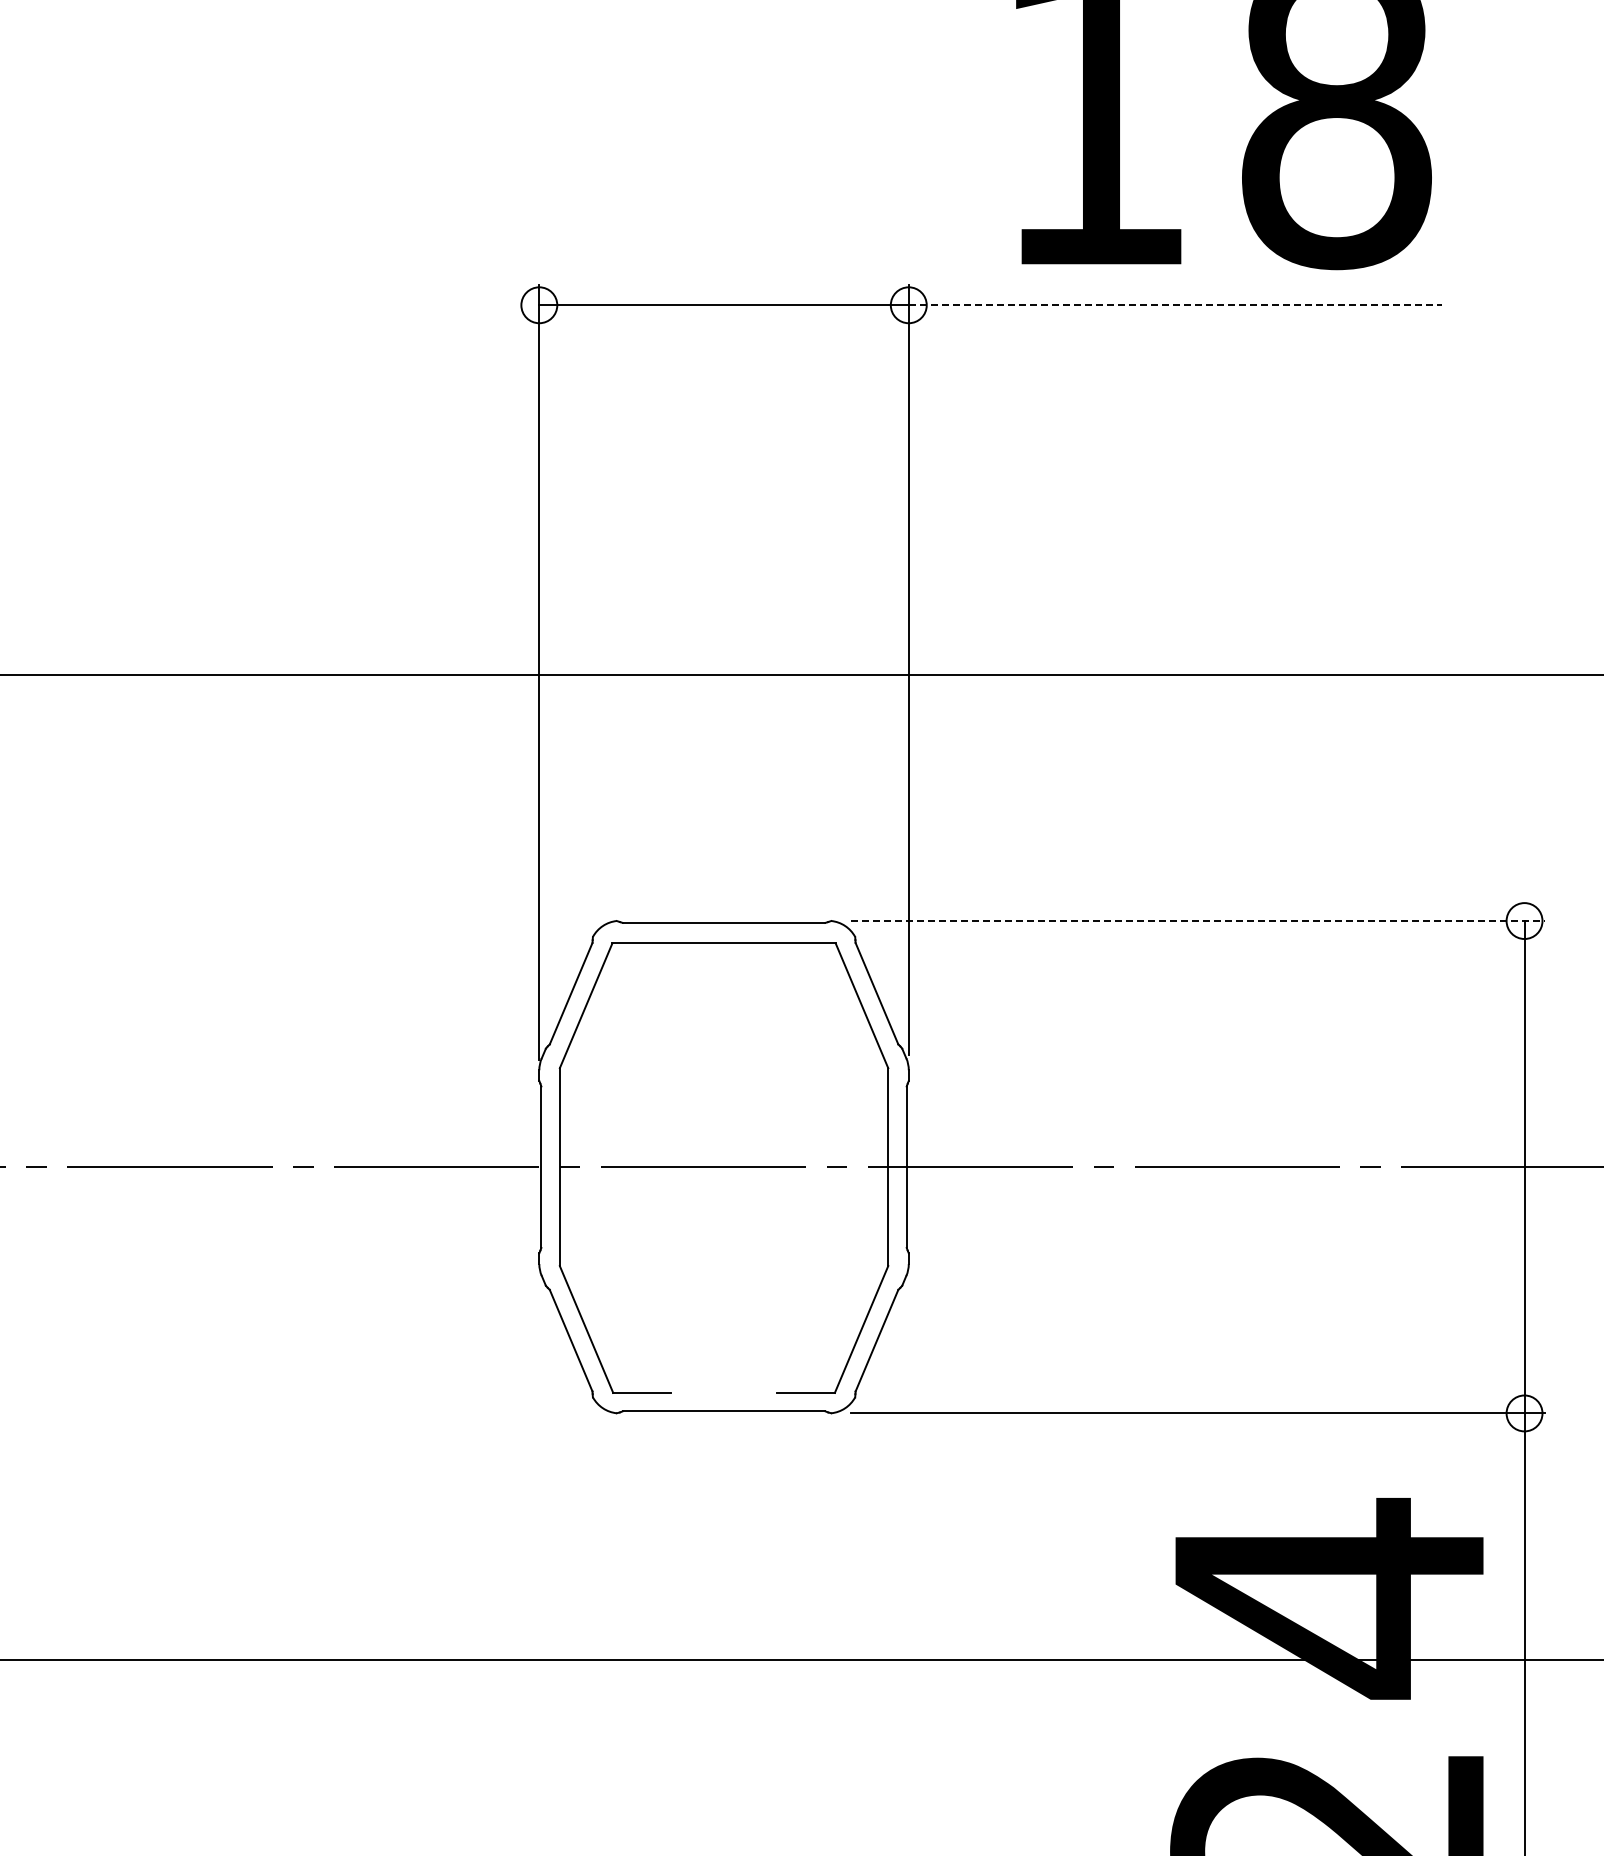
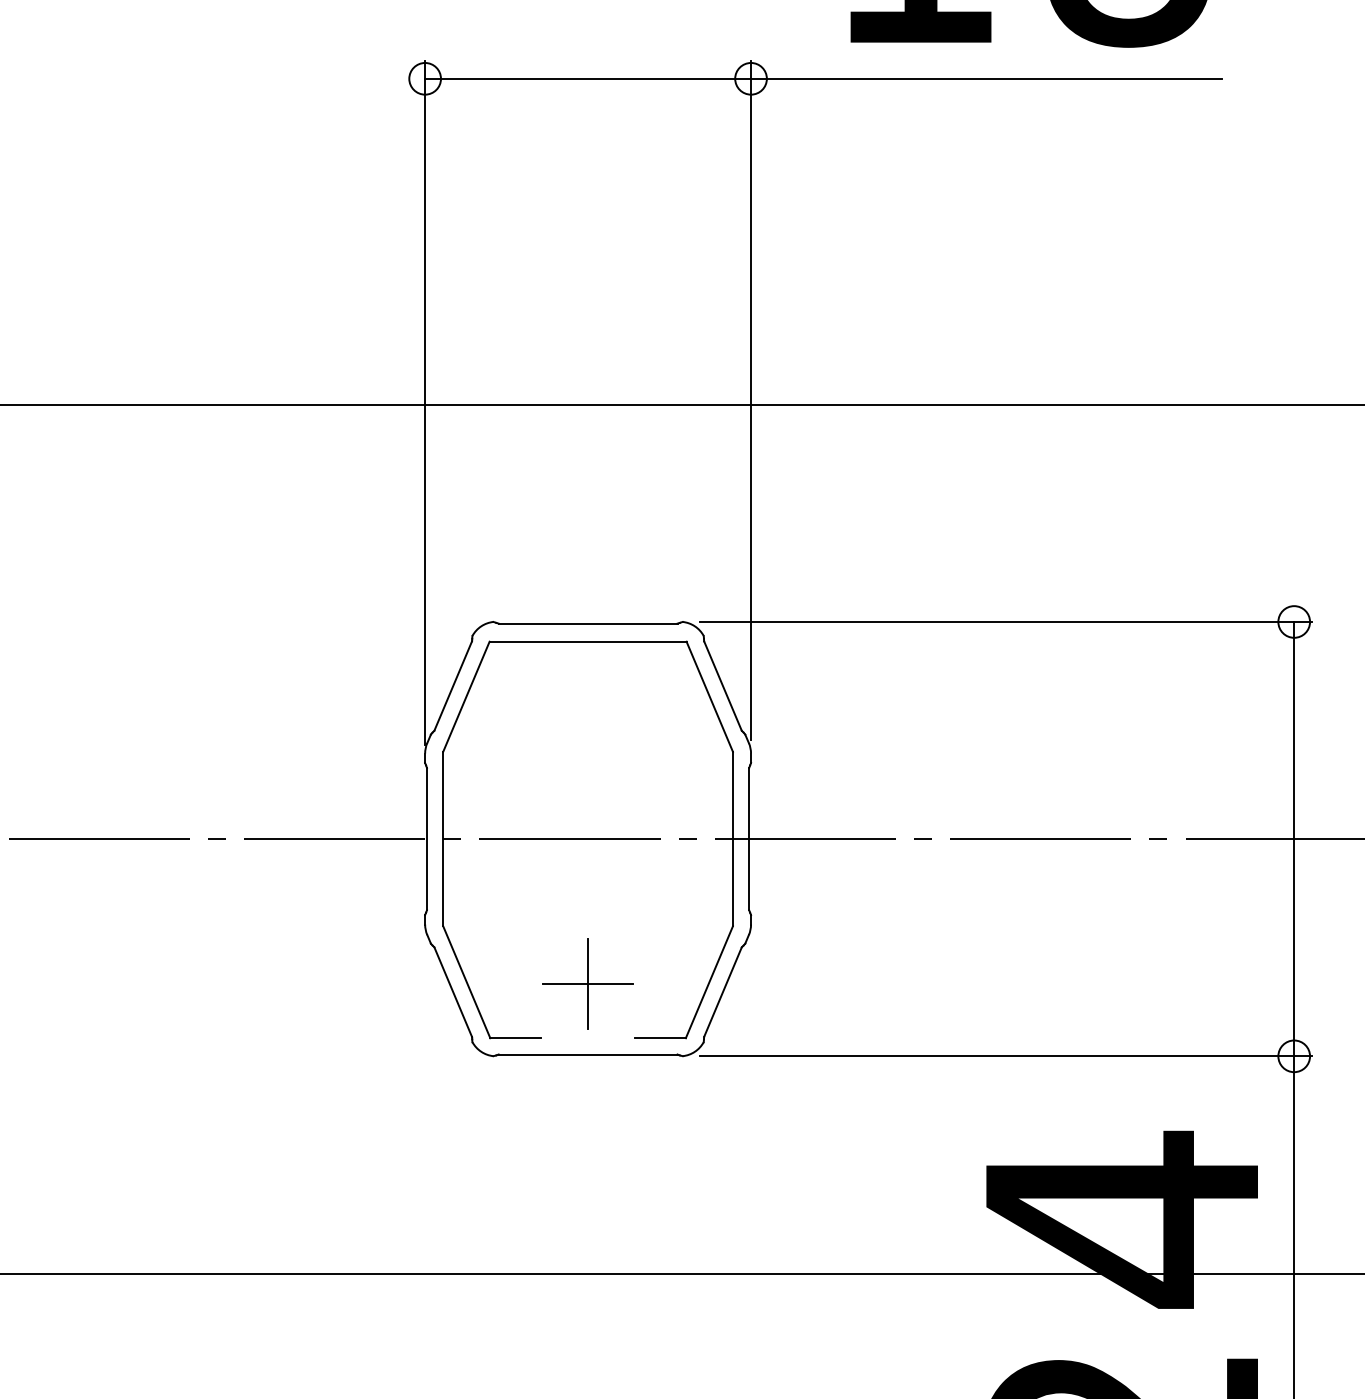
line: (1175, 305) -> (986, 79), dashed -> solid
line: (1198, 921) -> (1006, 622), dashed -> solid
part: (723, 1331) -> (587, 984), added

